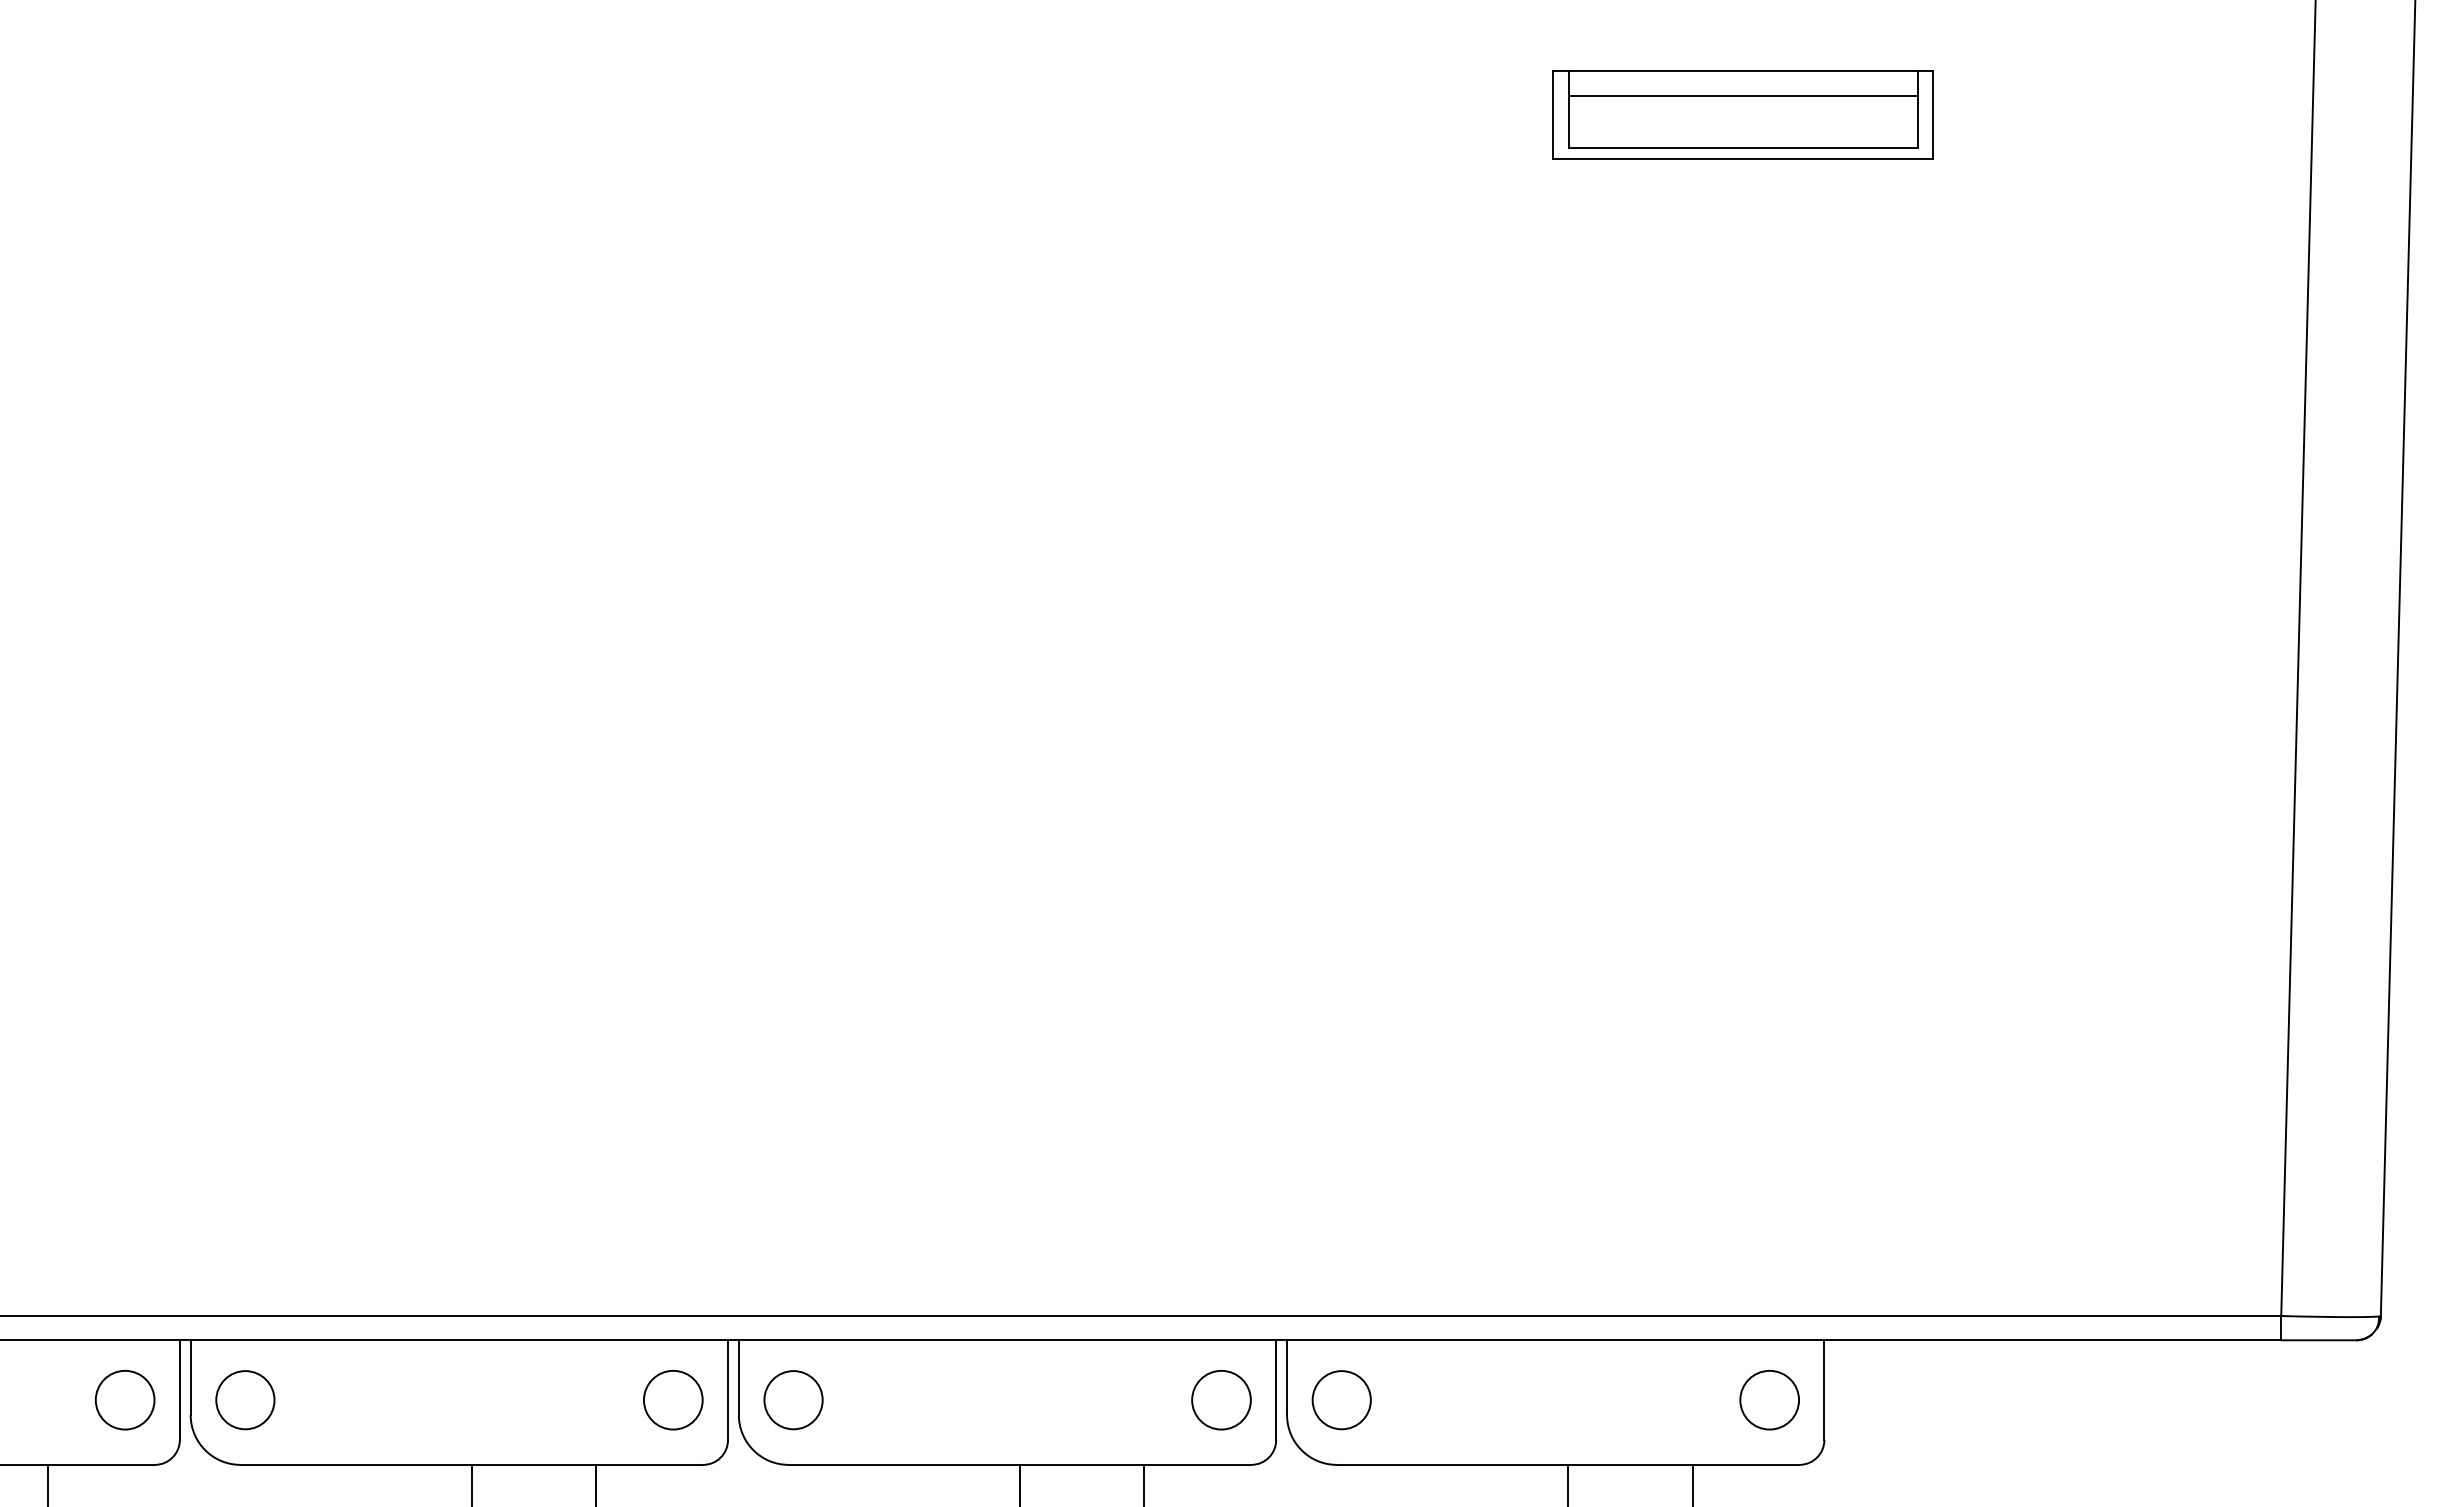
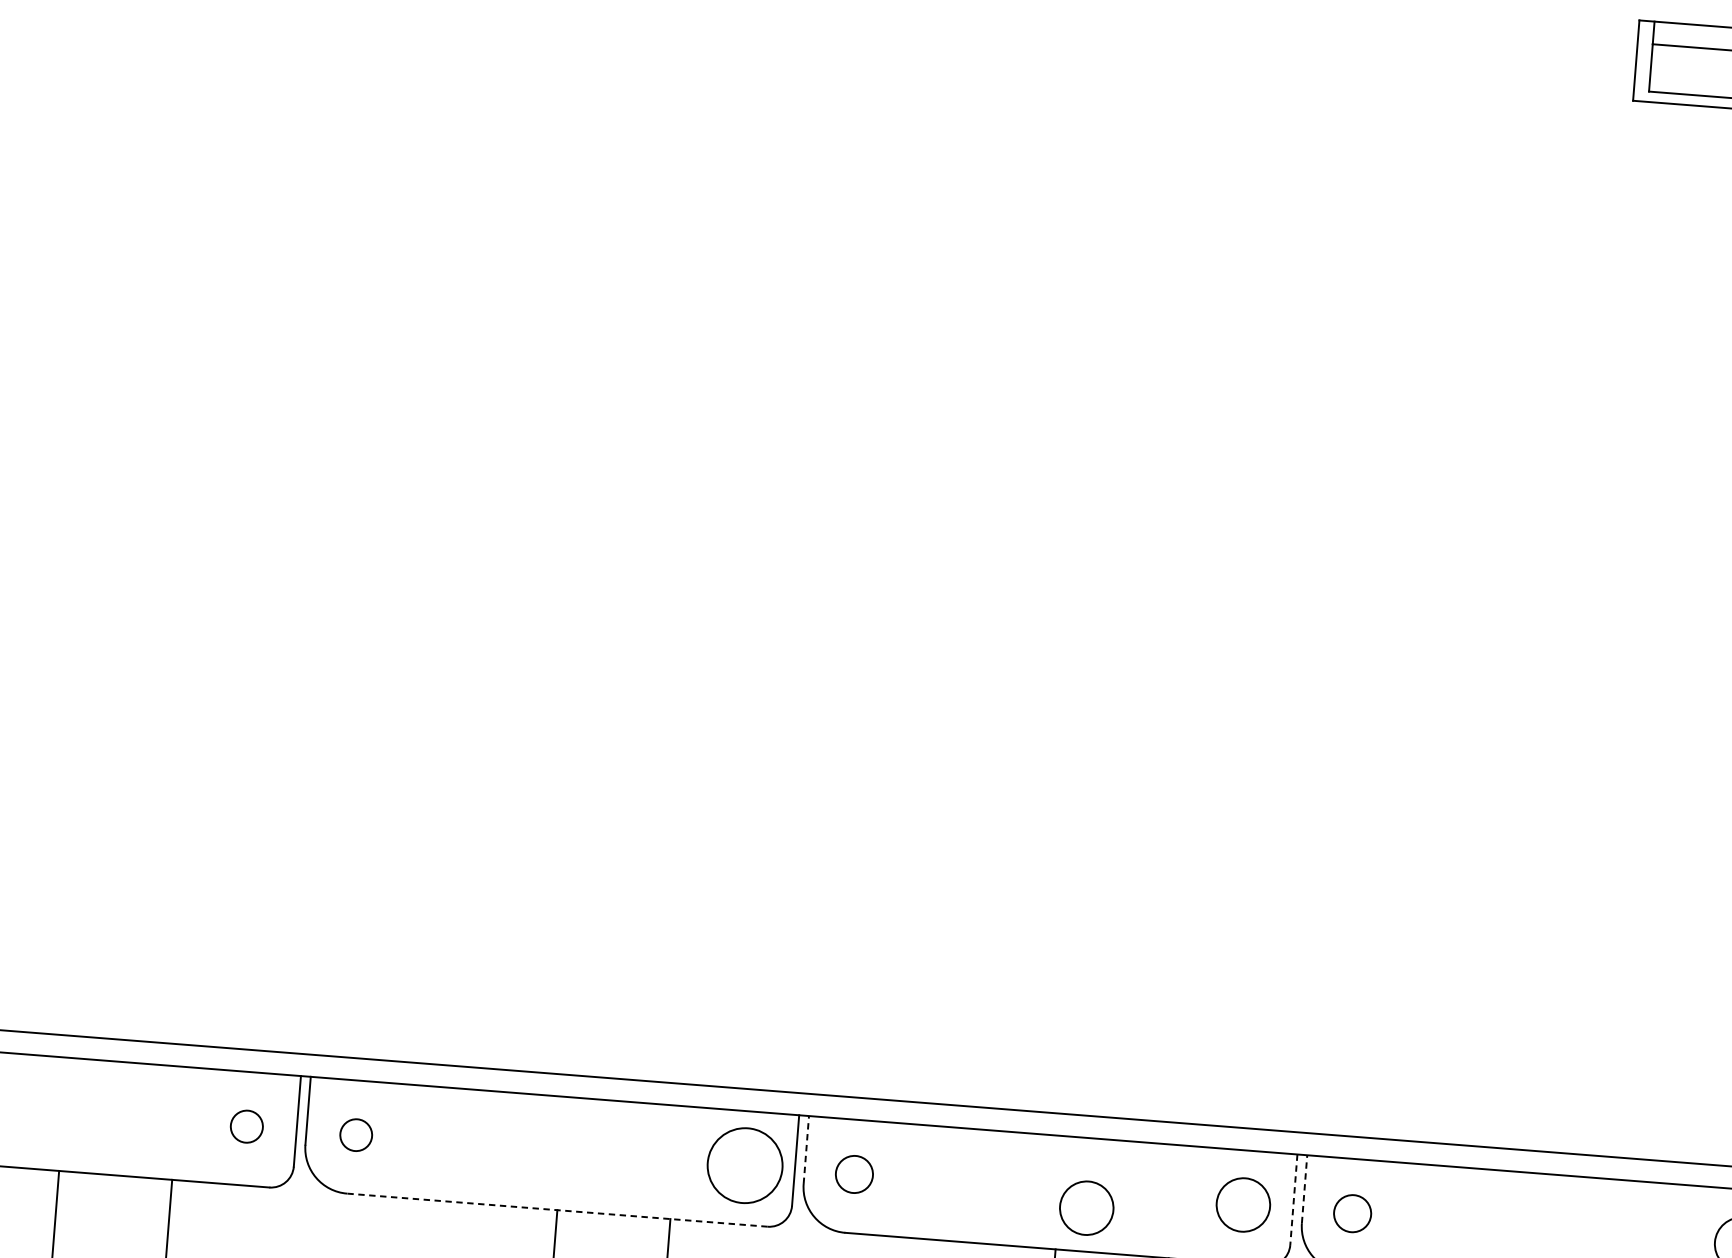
line: (738, 1377) -> (806, 1149), solid -> dashed
line: (1287, 1377) -> (1305, 1189), solid -> dashed
line: (1276, 1390) -> (1294, 1200), solid -> dashed
circle: (124, 1400) -> (246, 1126), size x0.6
circle: (245, 1400) -> (356, 1135), size x0.6
circle: (673, 1400) -> (745, 1166), size x1.4
circle: (793, 1400) -> (854, 1174), size x0.7
circle: (1341, 1400) -> (1352, 1213), size x0.7
circle: (1050, 1417) -> (1086, 1208), added
line: (471, 1464) -> (557, 1209), solid -> dashed

